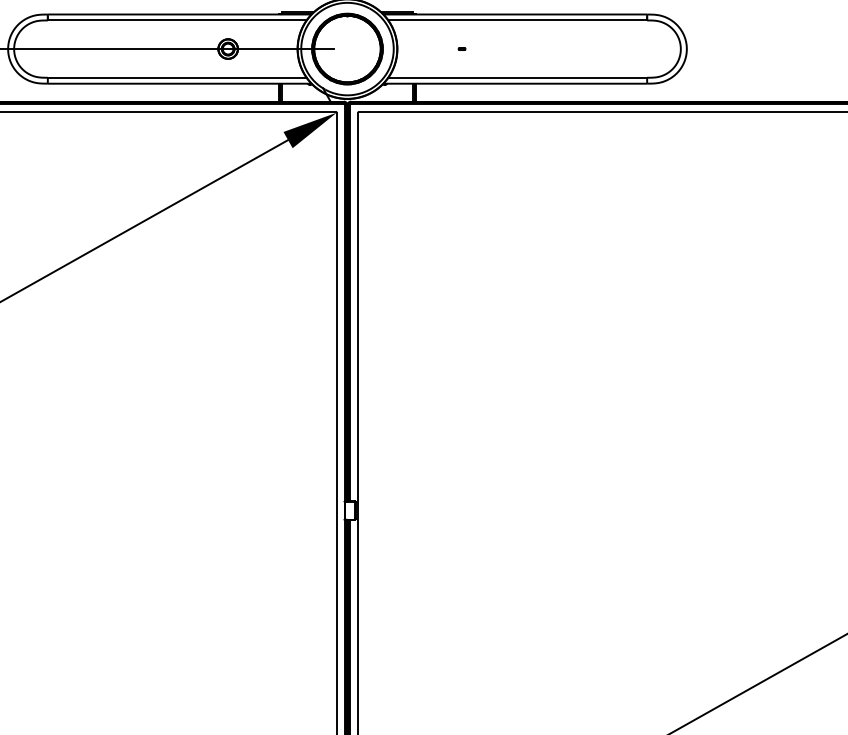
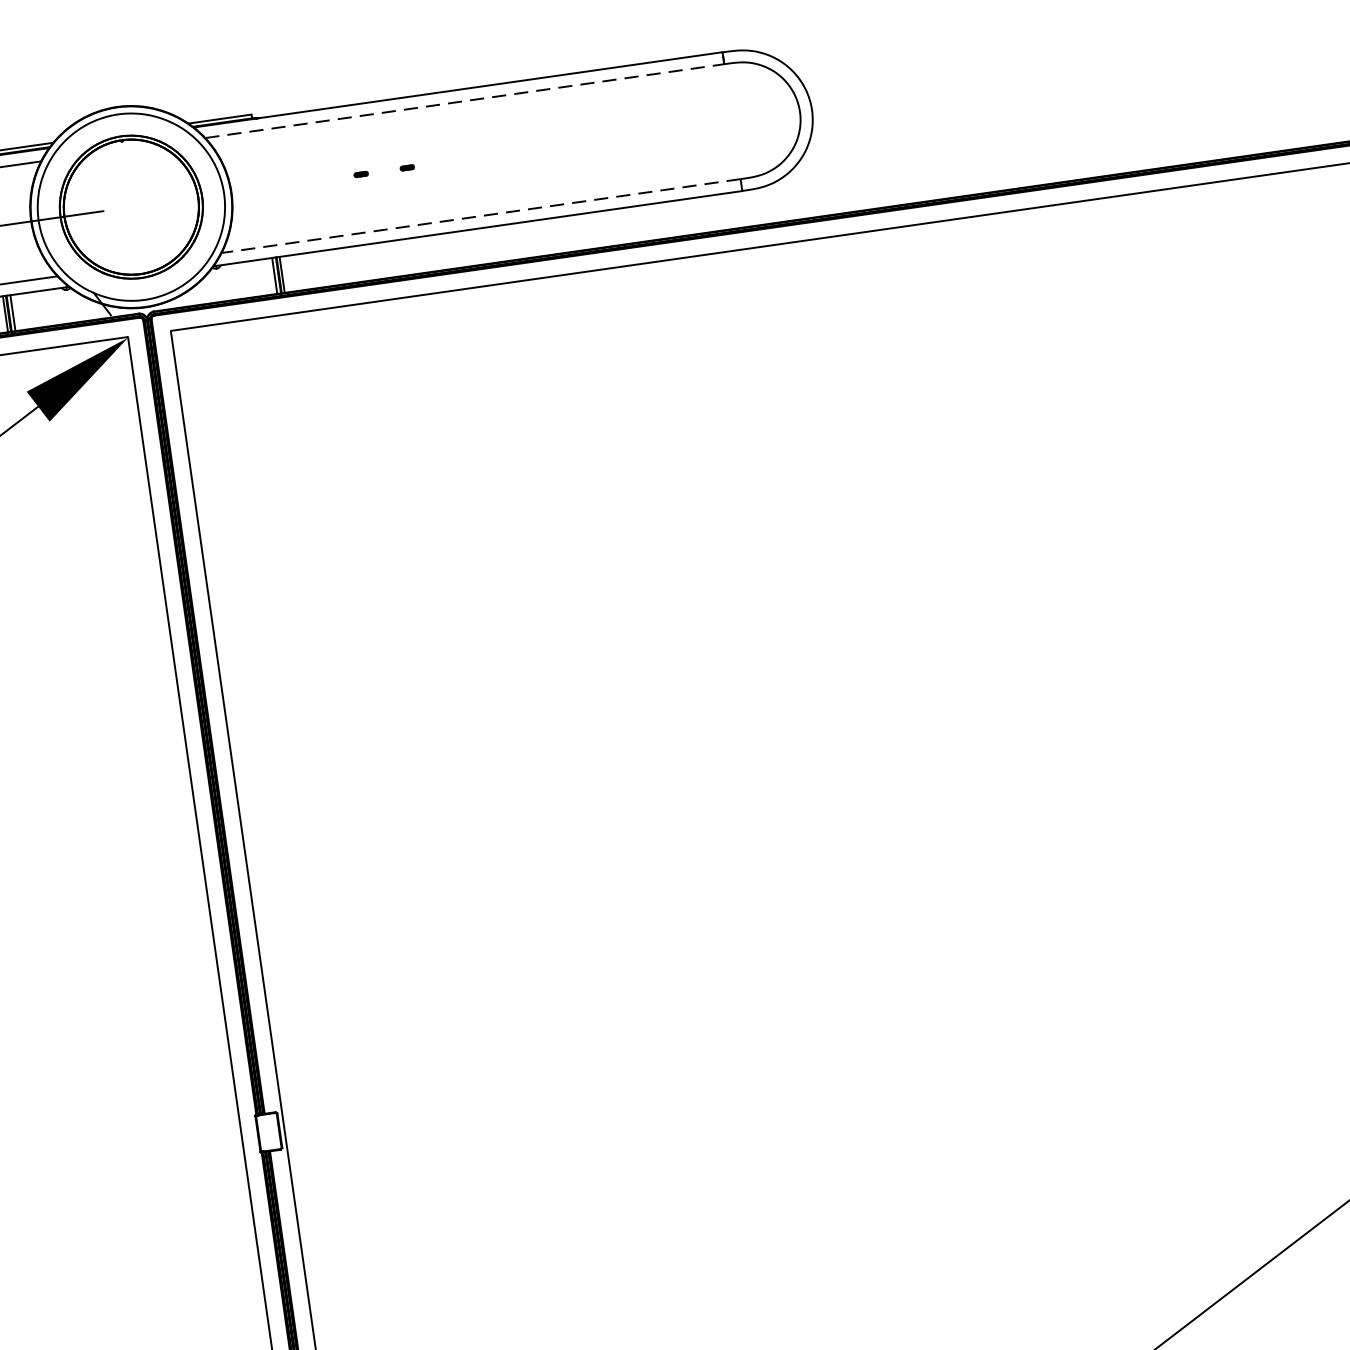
line: (518, 20) -> (466, 100), solid -> dashed
part: (484, 48) -> (406, 166), added
line: (517, 77) -> (480, 215), solid -> dashed

